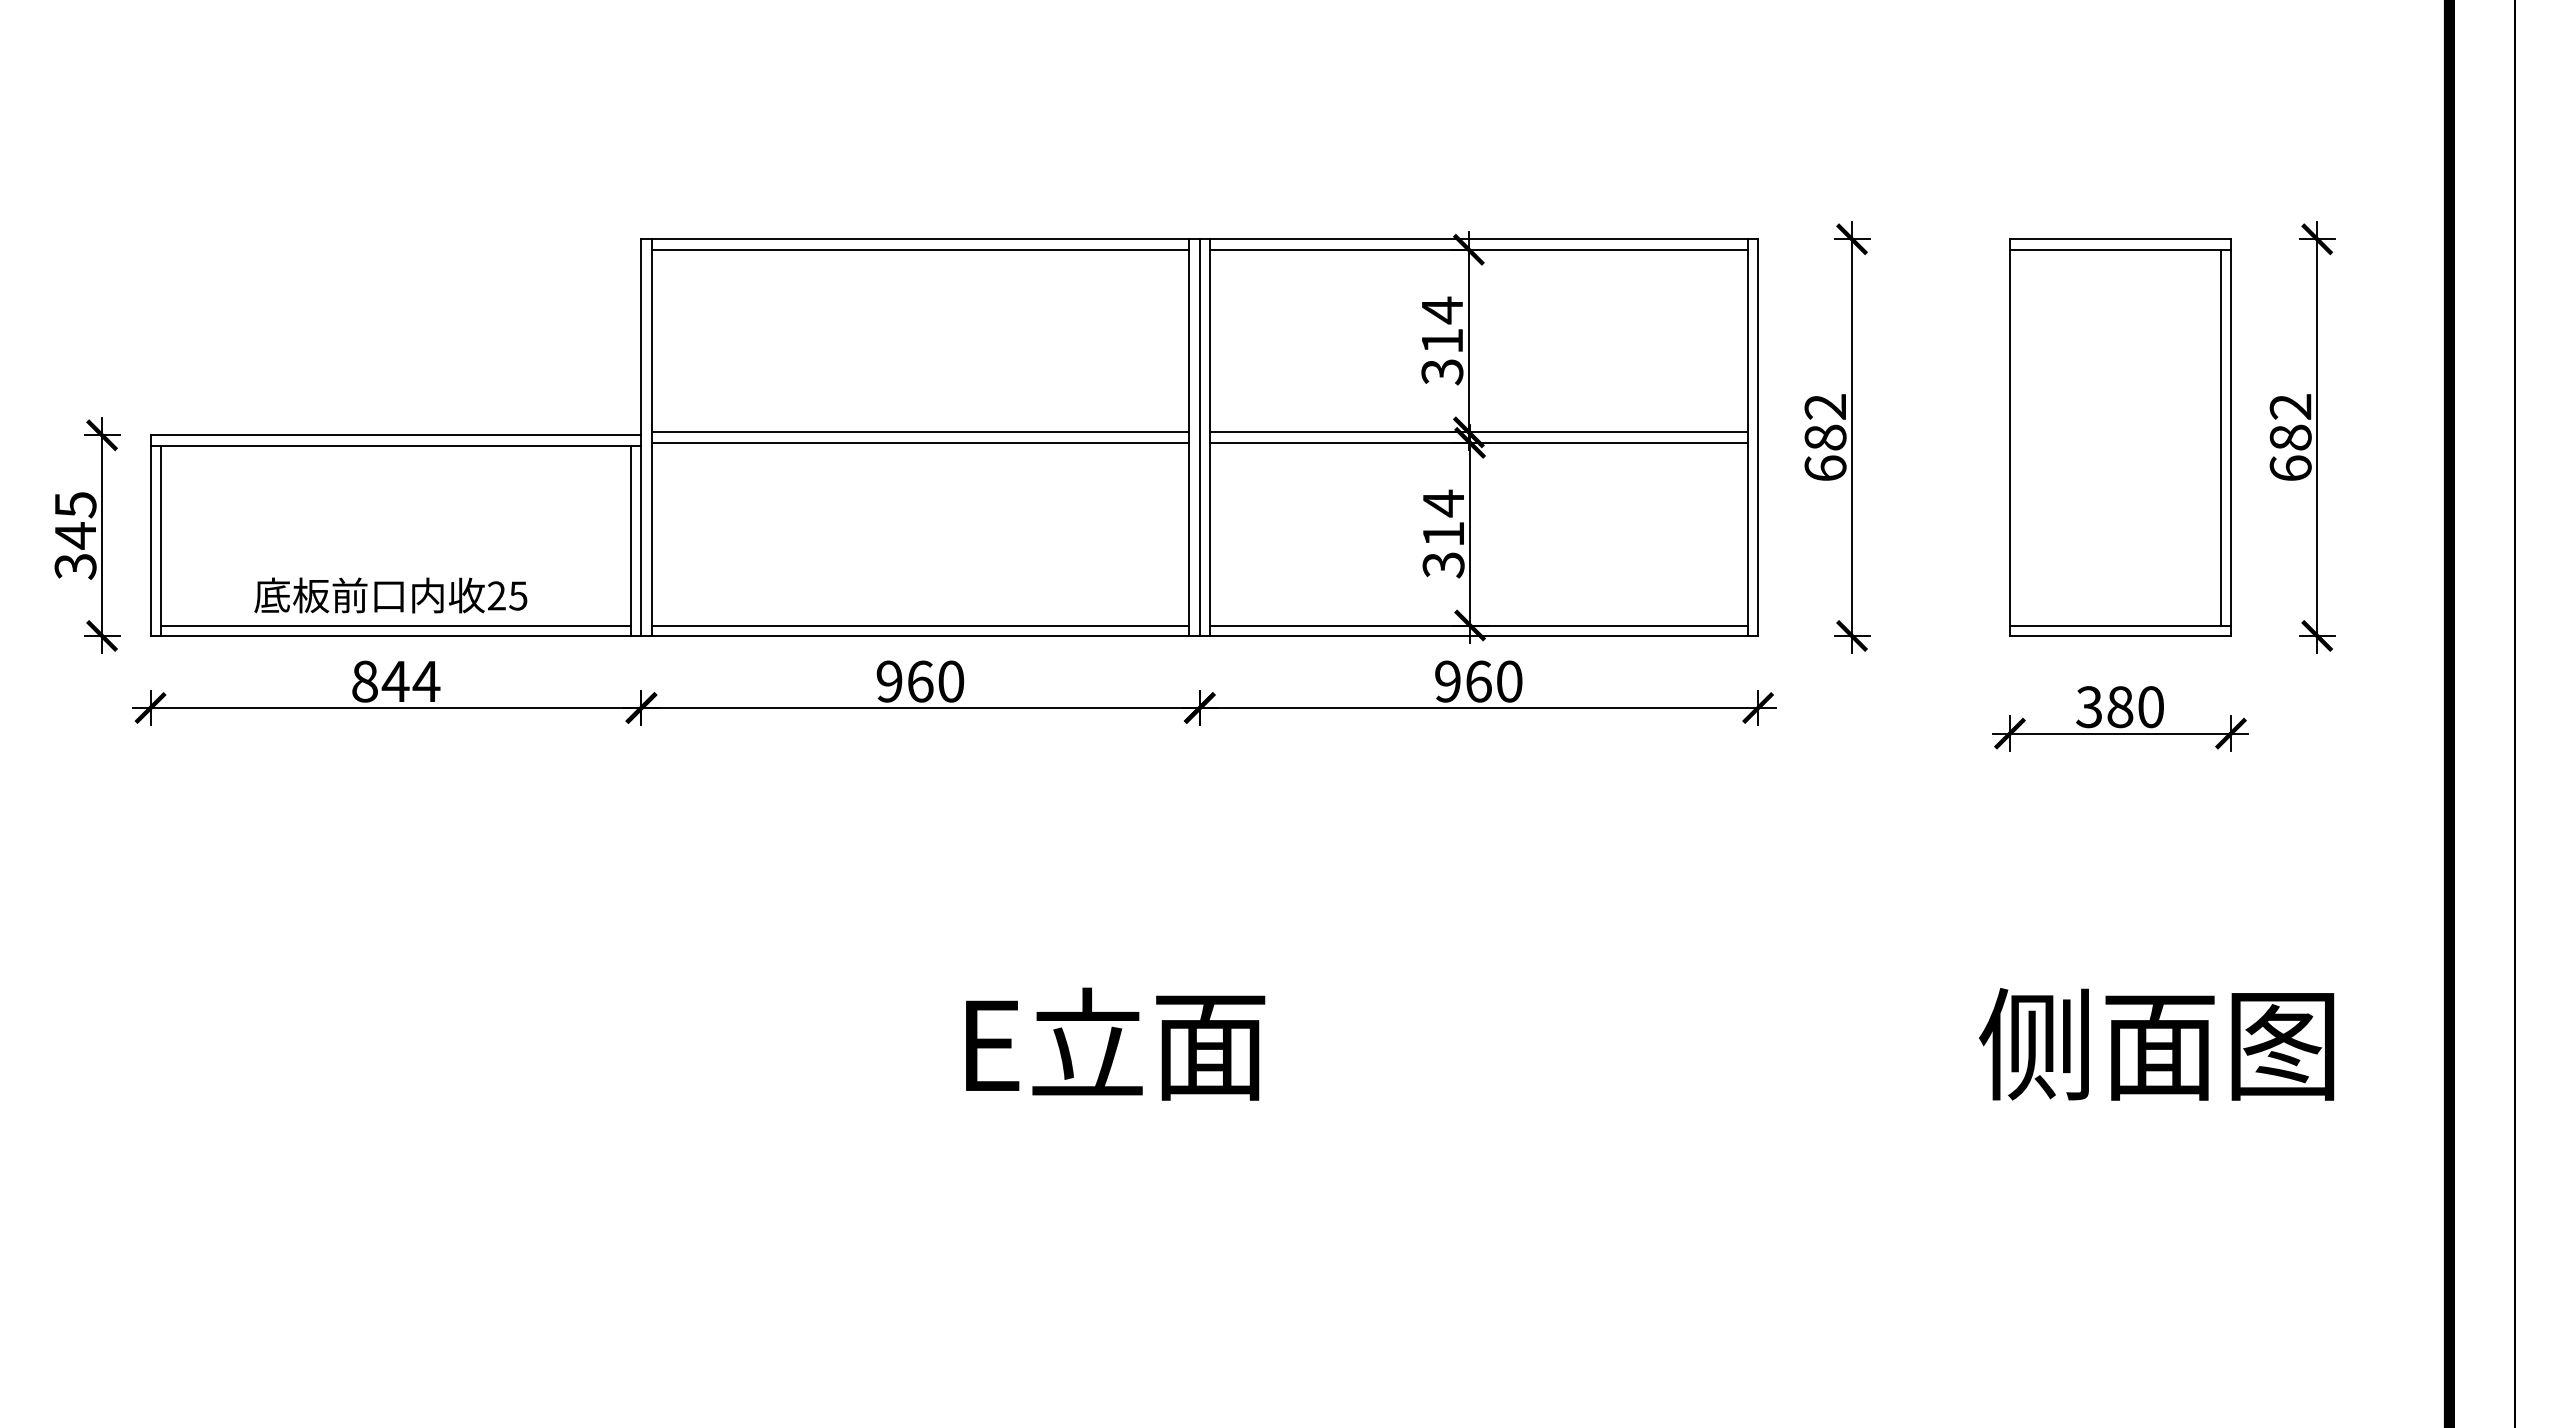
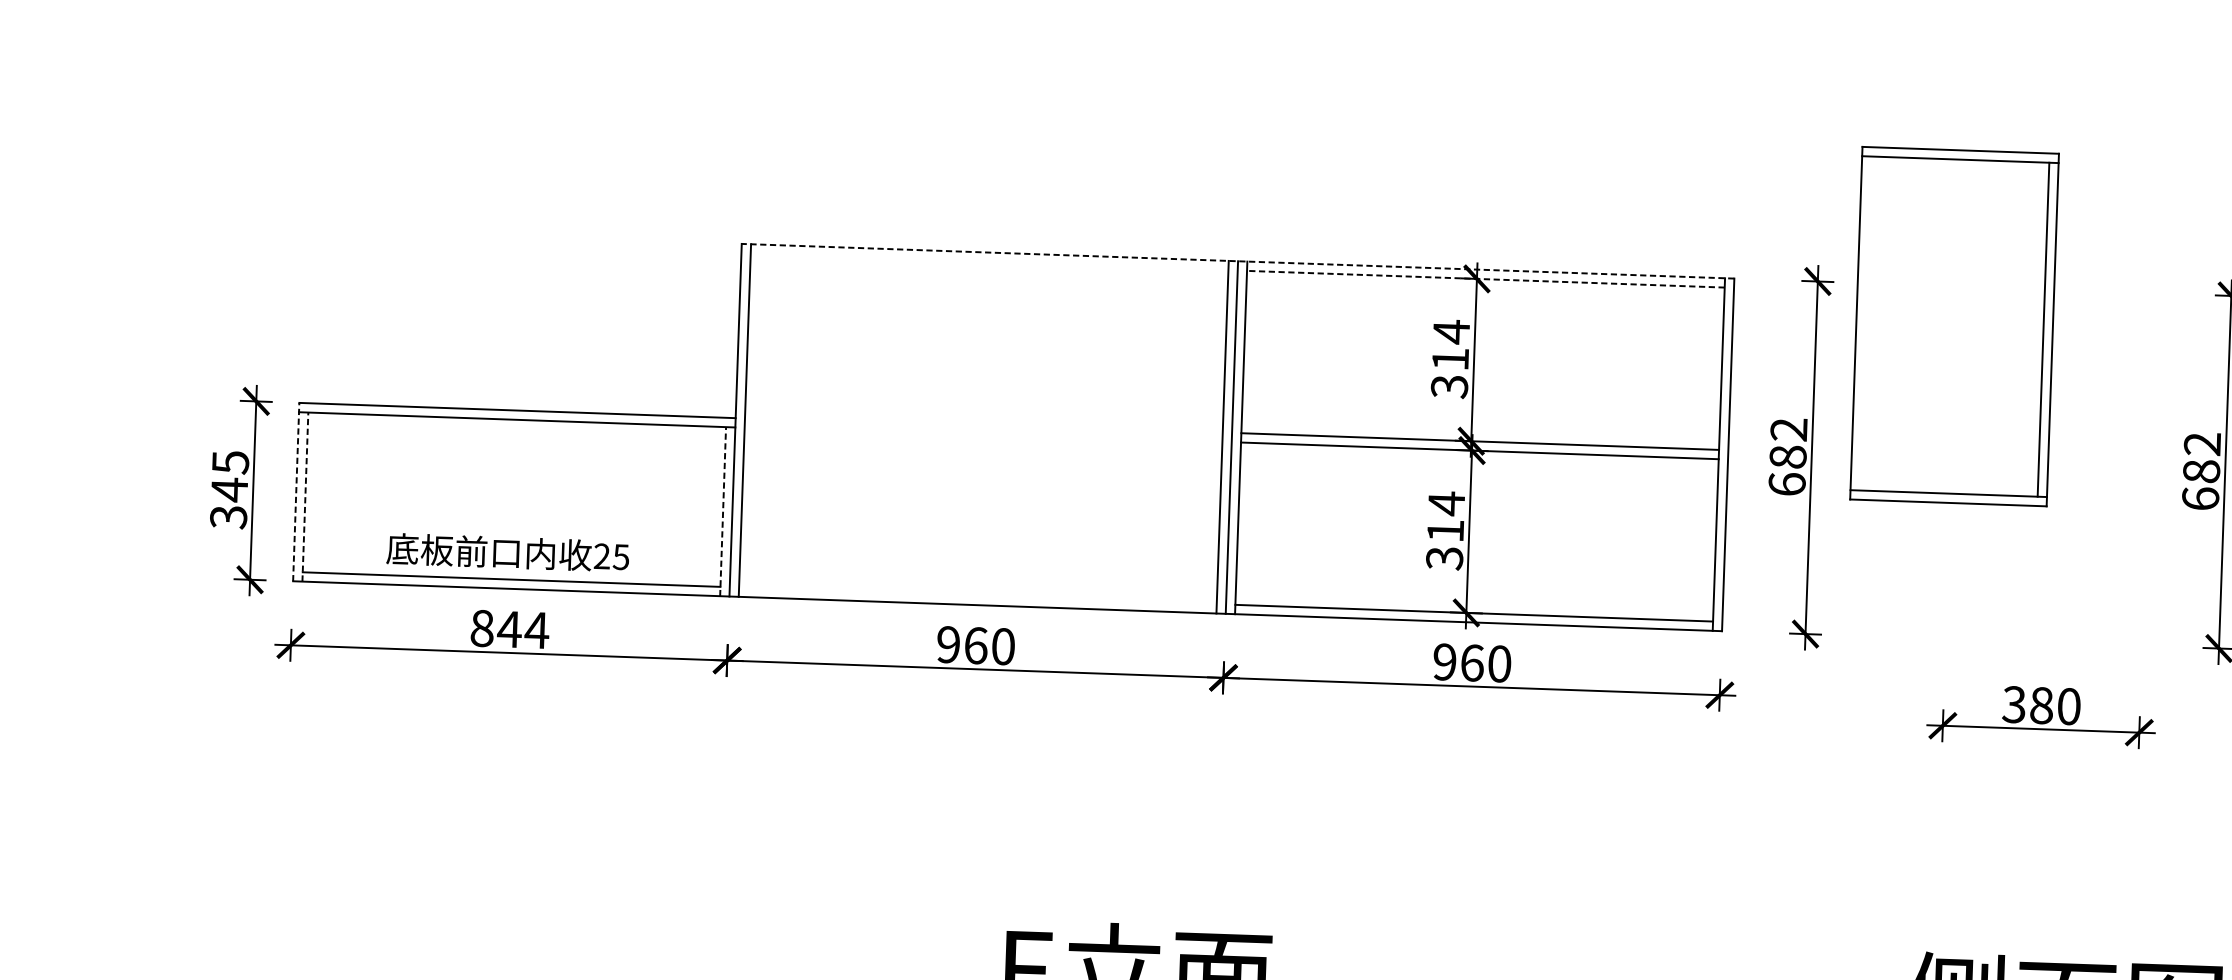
line: (1199, 239) -> (1237, 261), solid -> dashed
line: (920, 249) -> (989, 261), removed
line: (1478, 249) -> (1485, 278), solid -> dashed
line: (920, 432) -> (983, 424), removed
part: (2120, 437) -> (1954, 326), moved
line: (920, 442) -> (983, 433), removed
line: (150, 535) -> (296, 491), solid -> dashed
line: (161, 540) -> (305, 496), solid -> dashed
line: (630, 540) -> (722, 511), solid -> dashed
line: (920, 625) -> (977, 595), removed

